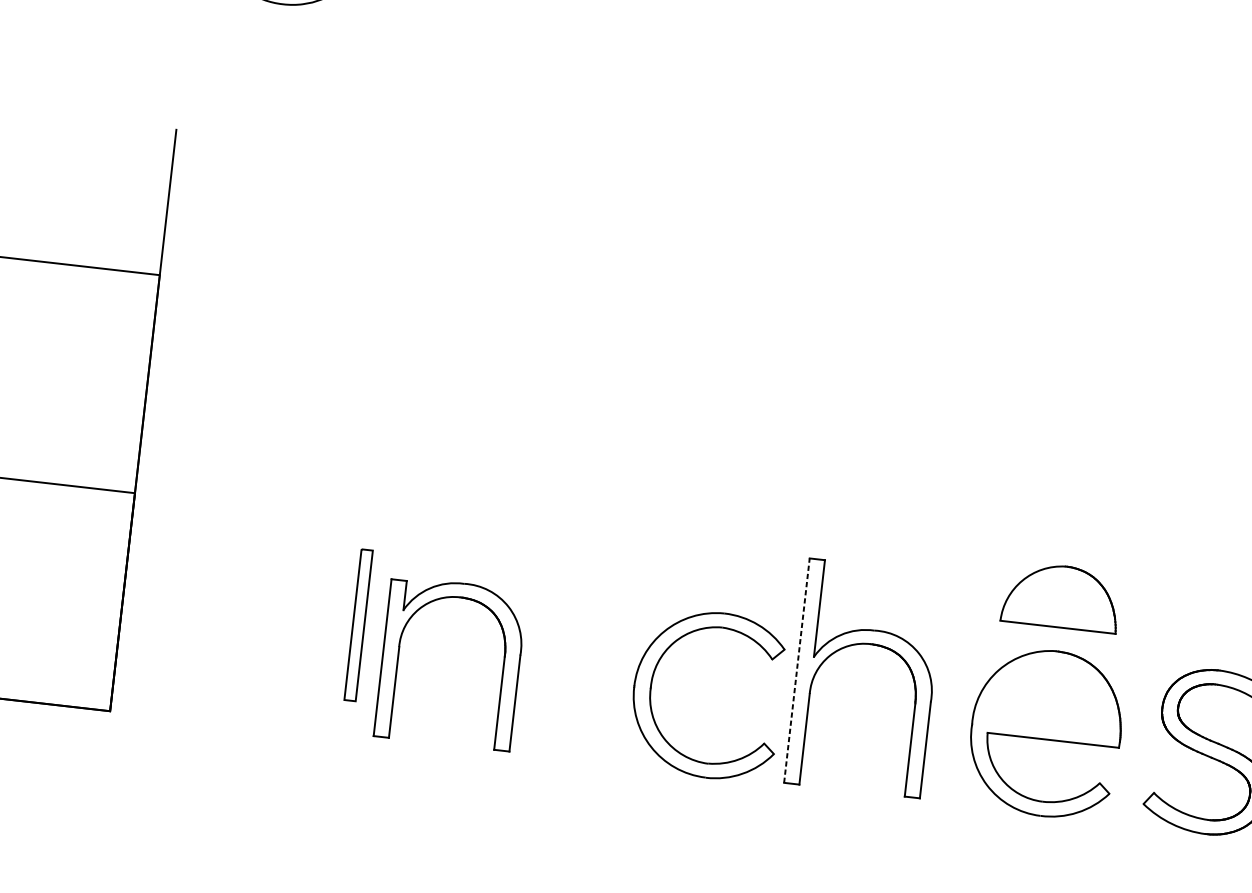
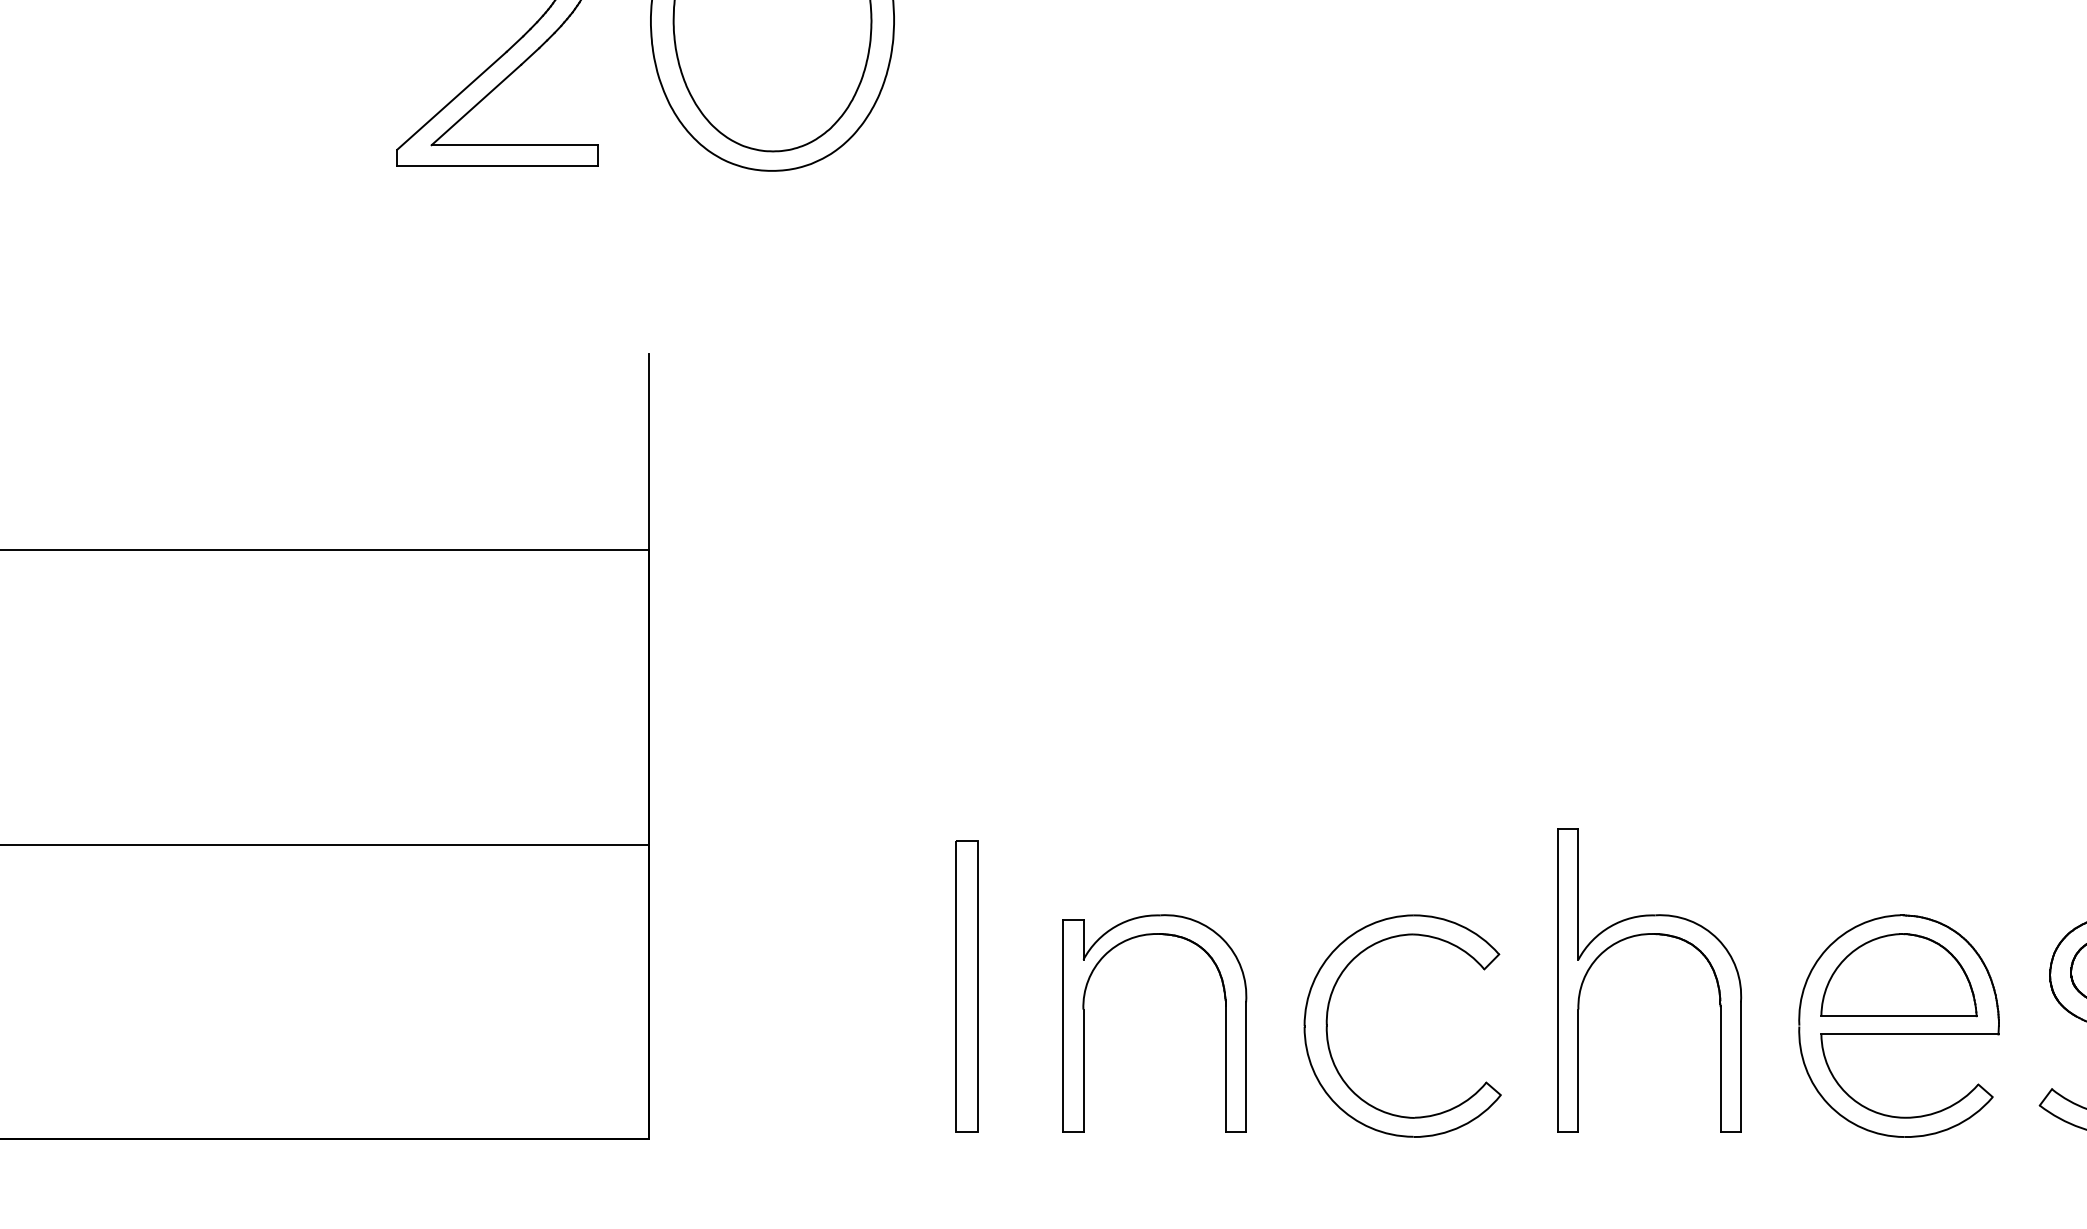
part: (1061, 597) -> (1898, 975), moved
part: (358, 625) -> (966, 986), size x1.43
part: (398, 657) -> (1084, 1023), moved
line: (796, 670) -> (1557, 980), dashed -> solid
part: (653, 679) -> (1328, 1014), moved

